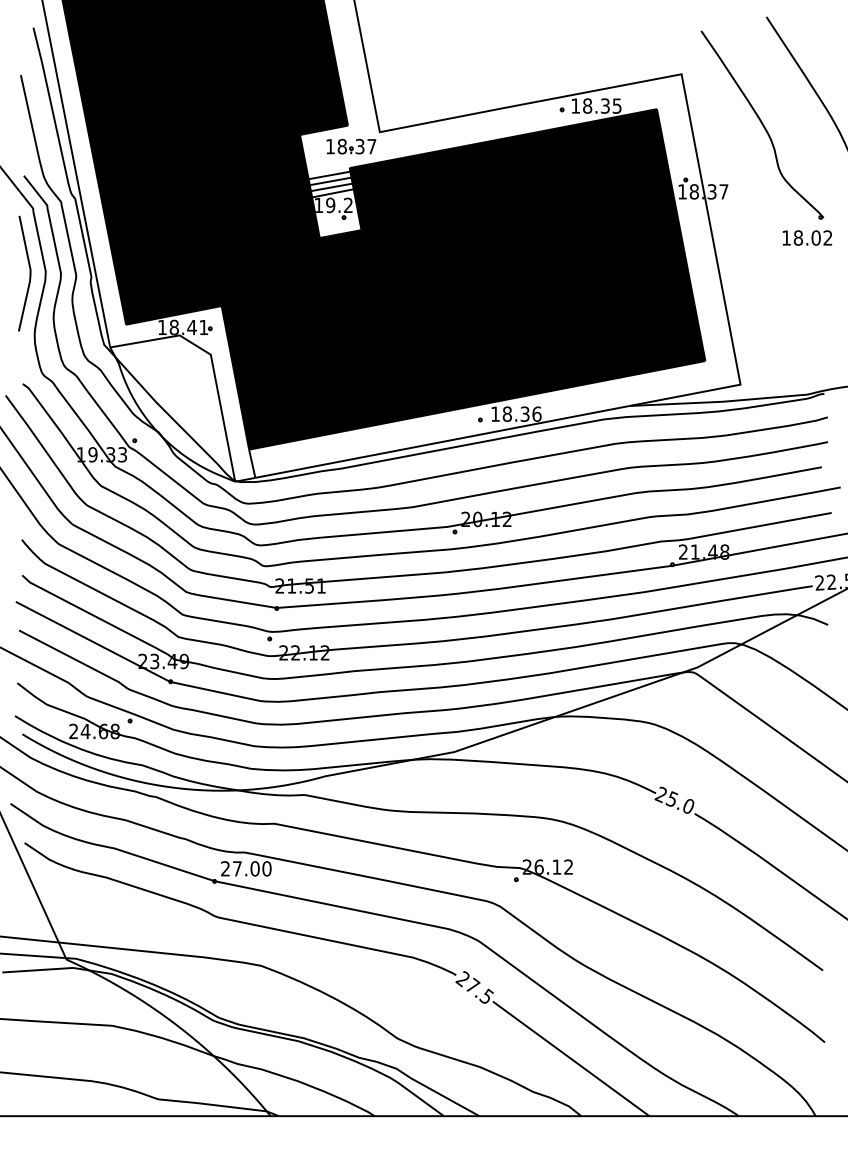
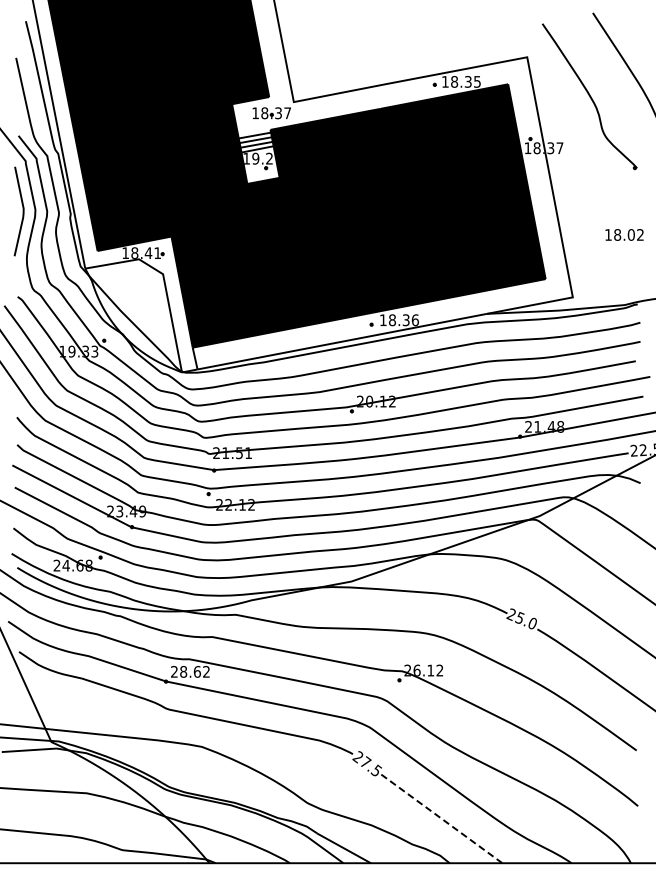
text: (807, 237) -> (624, 234), moved
text: (252, 868) -> (195, 671), 27.00 -> 28.62
line: (572, 1059) -> (442, 819), solid -> dashed

